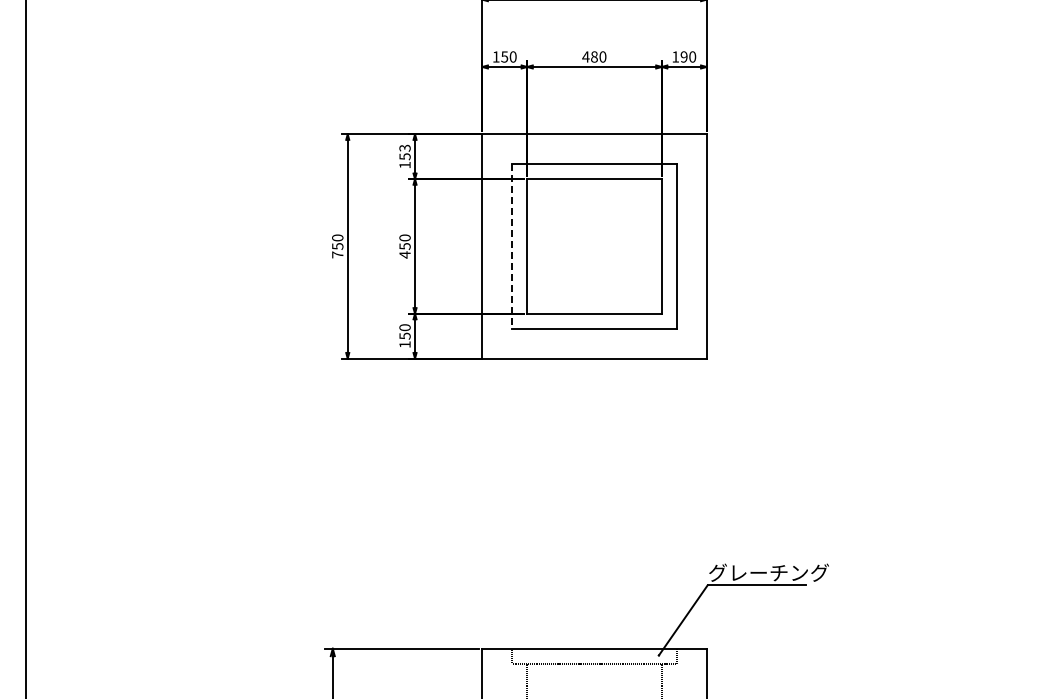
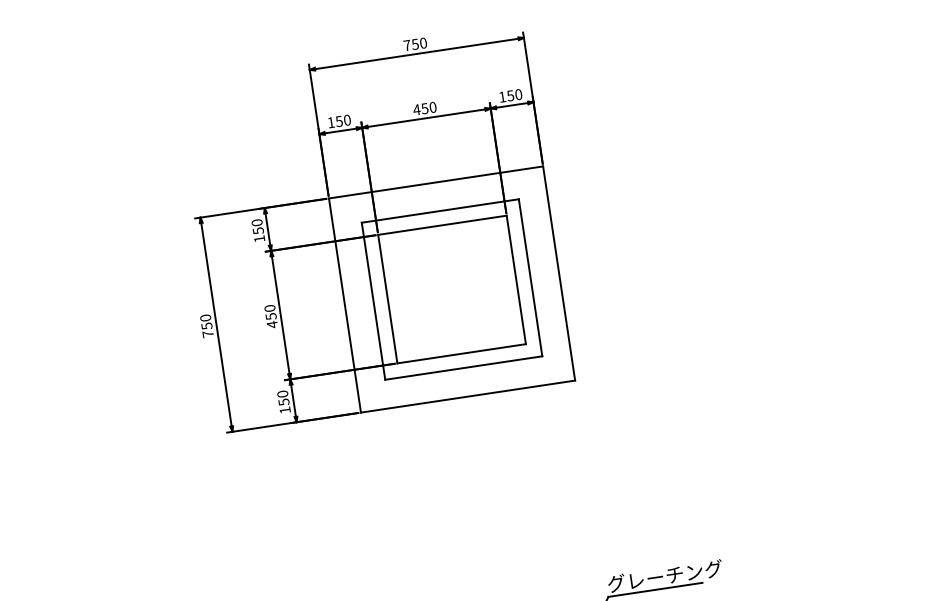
text: (593, 56) -> (424, 108), 480 -> 450
text: (683, 56) -> (509, 95), 190 -> 150
text: (404, 147) -> (256, 222), 153 -> 150
line: (512, 246) -> (373, 301), dashed -> solid

